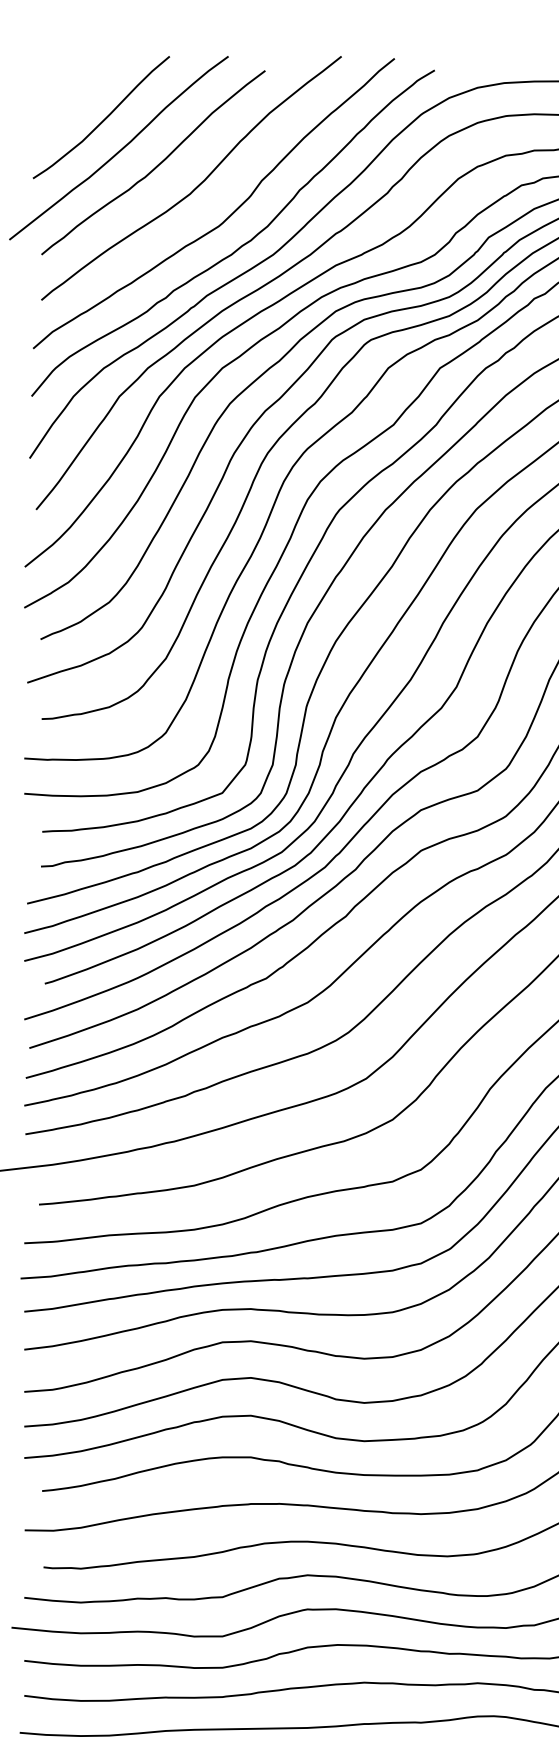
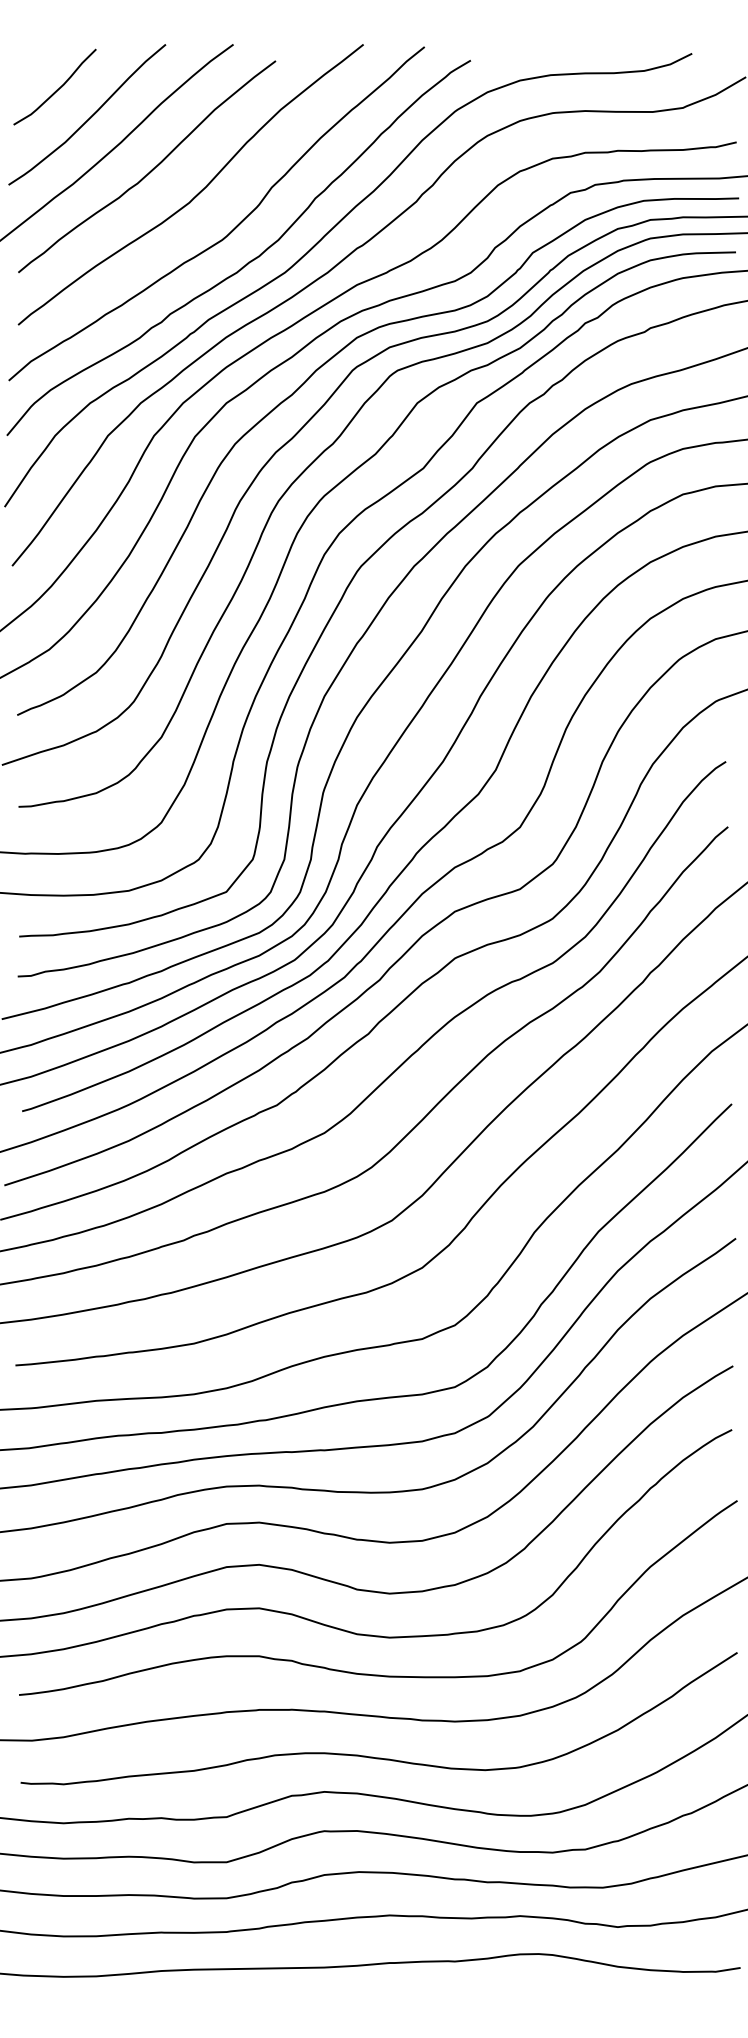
curve: (74, 95) -> (56, 89), added

